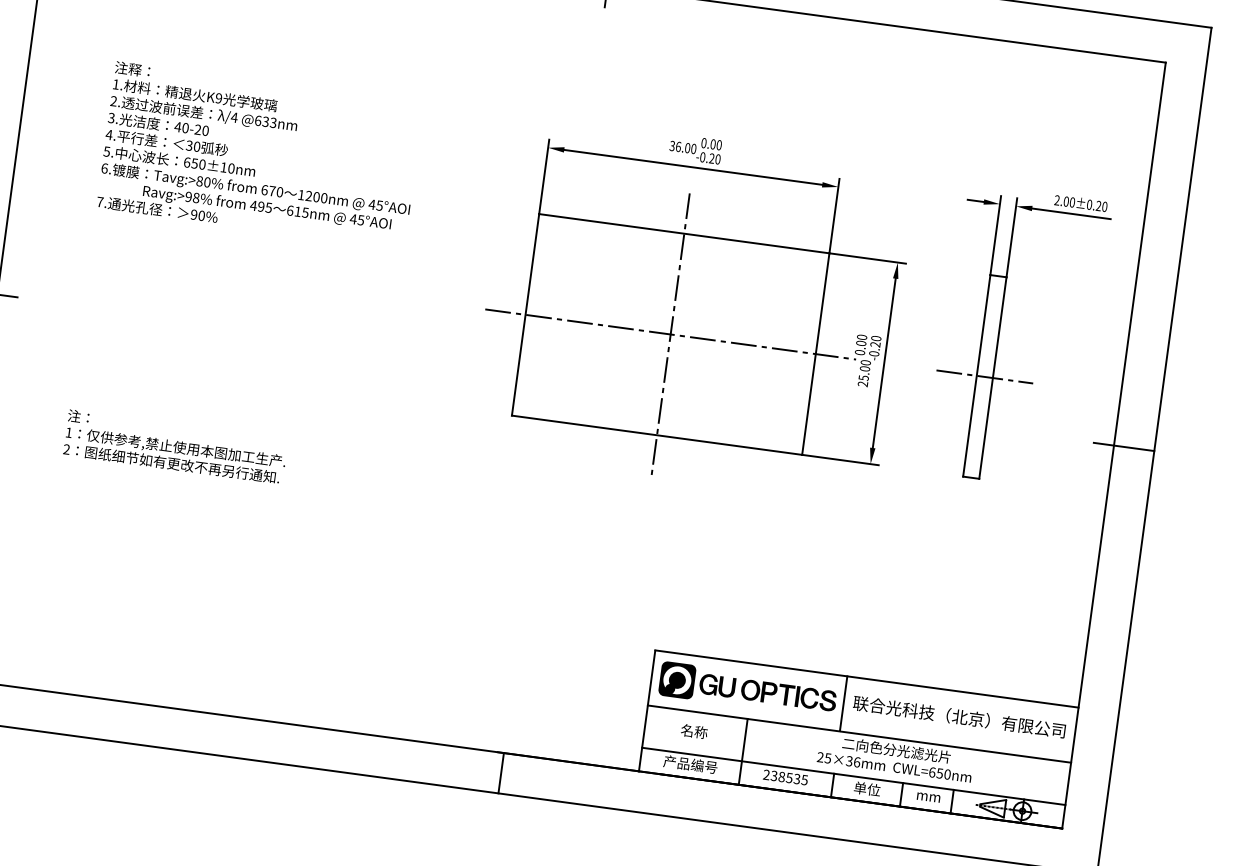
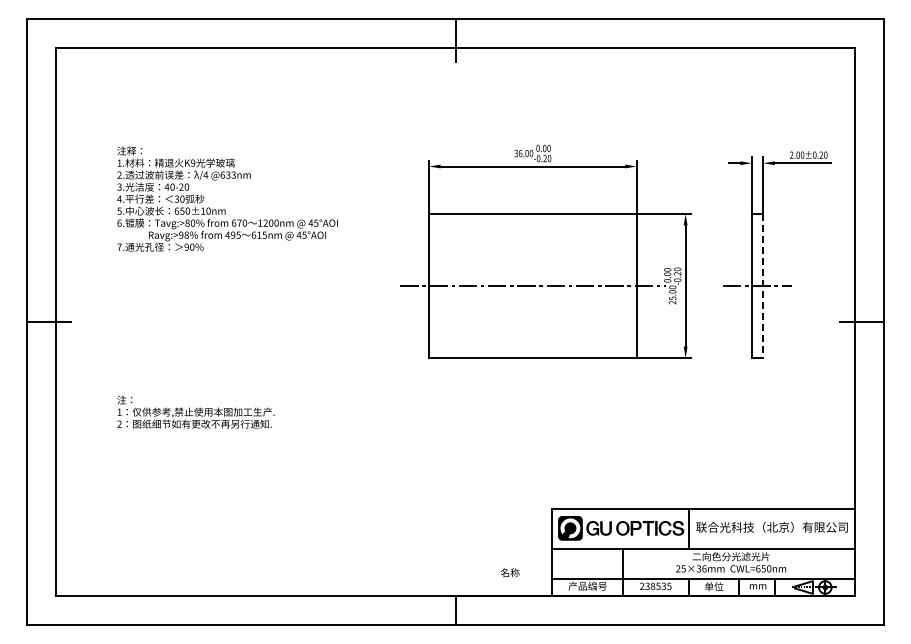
line: (670, 333) -> (532, 285), removed
line: (993, 378) -> (763, 286), solid -> dashed
text: (694, 731) -> (510, 572), moved

